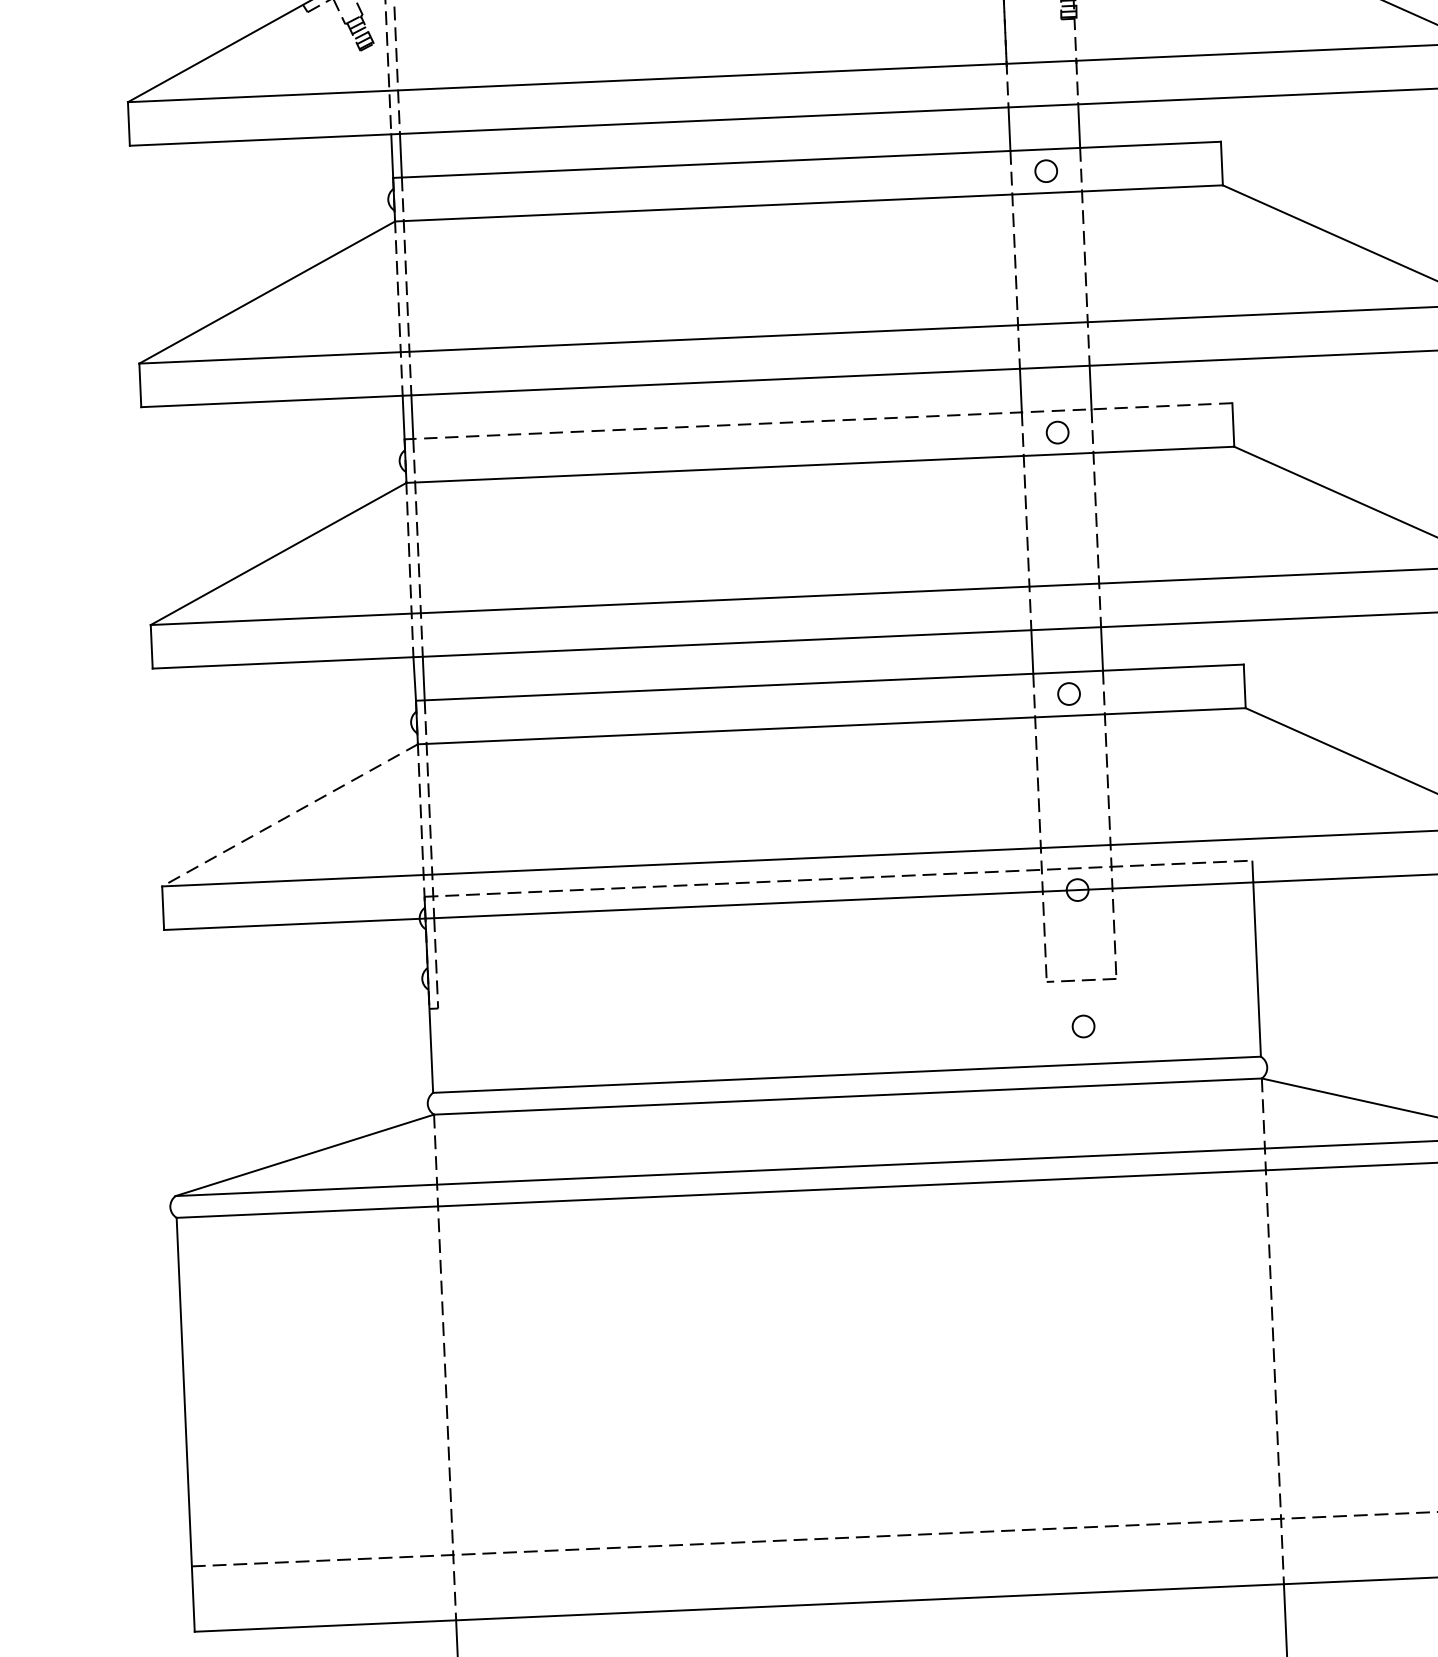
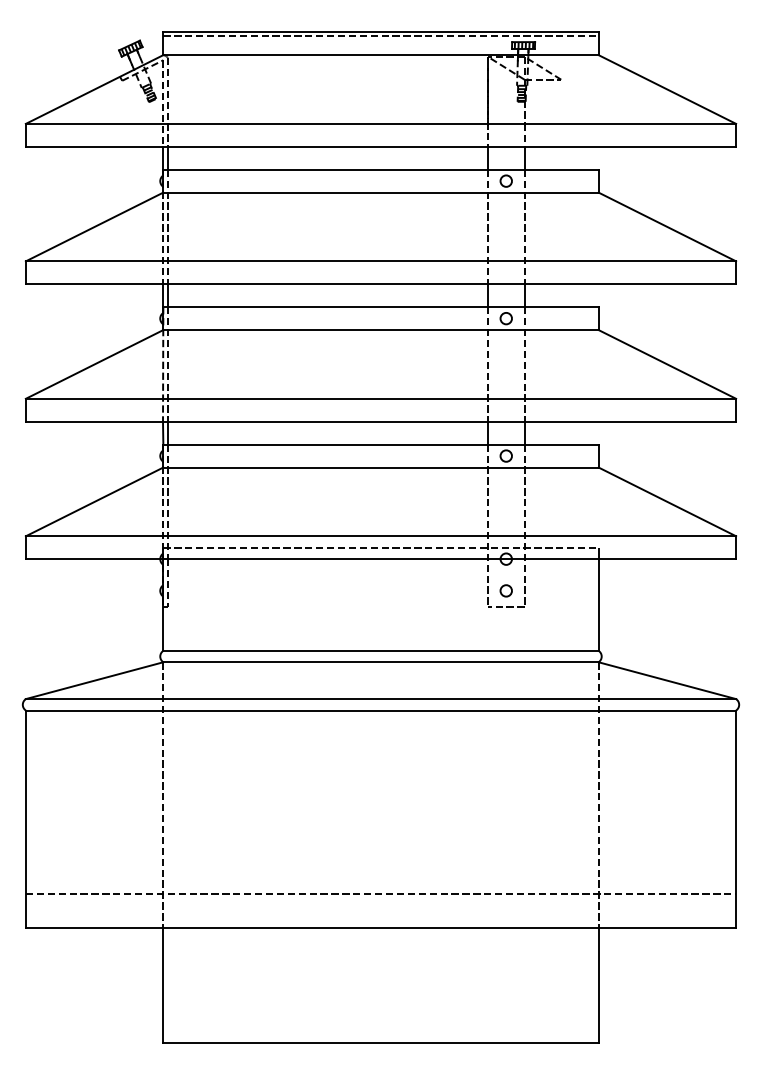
line: (817, 421) -> (380, 307), dashed -> solid
line: (289, 814) -> (94, 501), dashed -> solid
circle: (1082, 1025) -> (505, 590), moved

